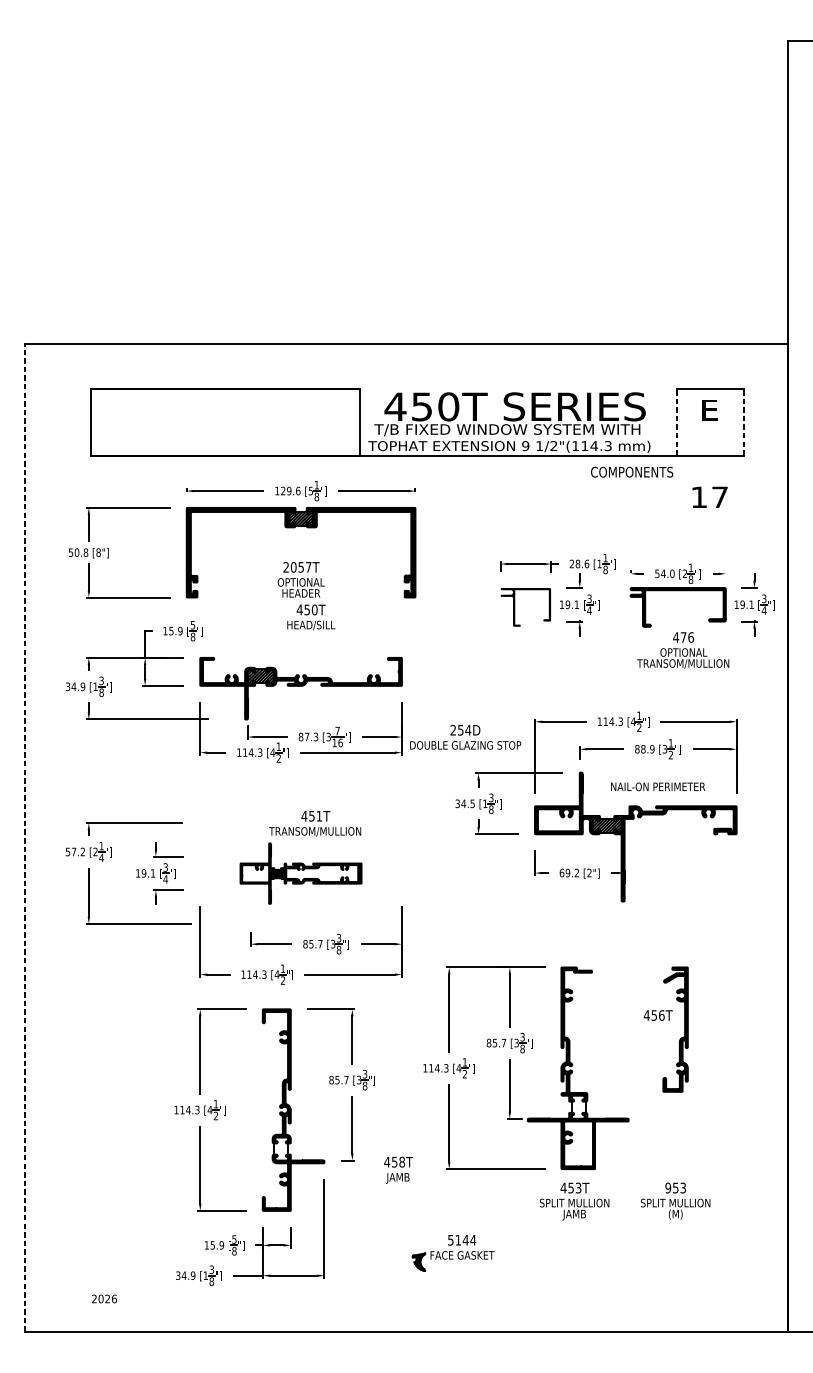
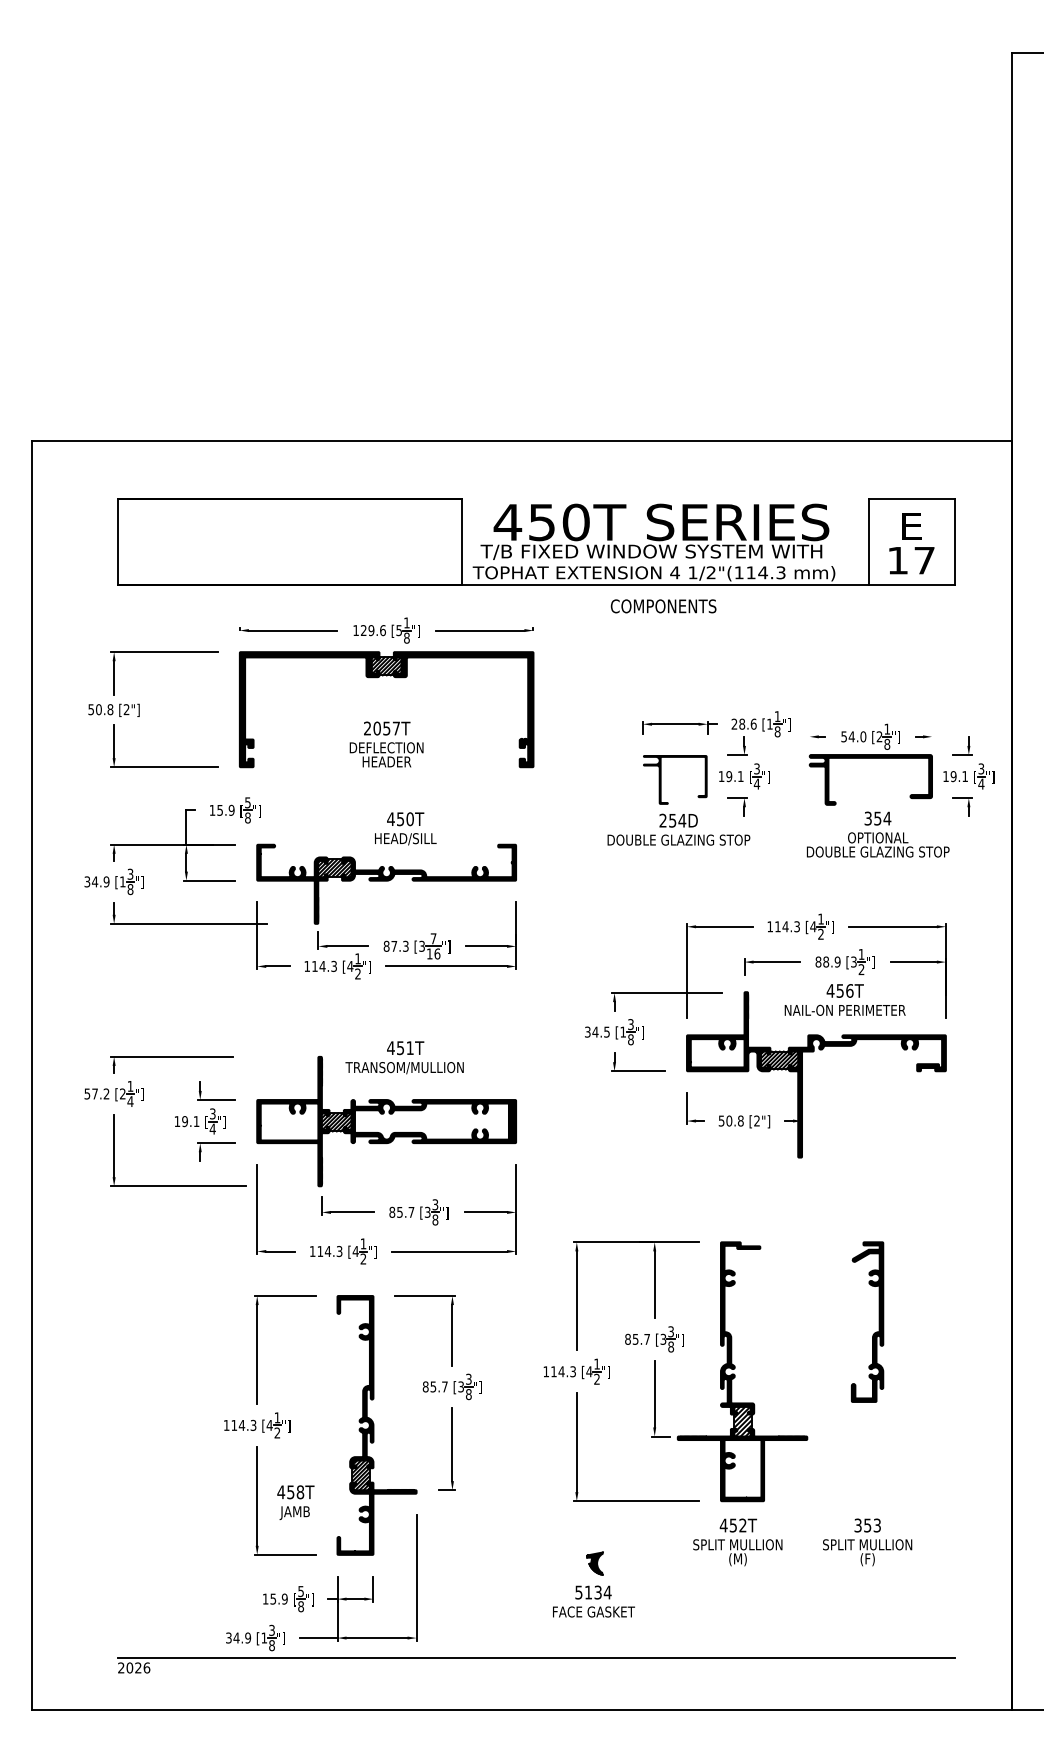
line: (676, 421) -> (868, 541), dashed -> solid
line: (743, 421) -> (954, 541), dashed -> solid
text: (525, 445) -> (674, 572), 9 -> 4
text: (631, 472) -> (663, 606), moved
text: (709, 497) -> (911, 560), moved
text: (98, 552) -> (126, 709), [8"] -> [2"]
text: (300, 582) -> (386, 747), OPTIONAL -> DEFLECTION
text: (311, 617) -> (405, 828), moved
text: (683, 637) -> (877, 818), 476 -> 354
text: (683, 663) -> (877, 852), TRANSOM/MULLION -> DOUBLE GLAZING STOP
text: (465, 737) -> (678, 829), moved
line: (24, 837) -> (31, 1075), dashed -> solid
text: (568, 872) -> (730, 1120), 69.2 -> 50.8
part: (300, 873) -> (386, 1121), size x1.67
text: (657, 1015) -> (844, 990), moved
hatch: (579, 1107) -> (743, 1421), added
hatch: (280, 1149) -> (360, 1475), added
text: (398, 1170) -> (295, 1502), moved
text: (578, 1188) -> (742, 1525), 453T -> 452T
text: (667, 1188) -> (857, 1525), 953 -> 353
text: (675, 1214) -> (867, 1559), (M) -> (F)
text: (574, 1215) -> (737, 1560), JAMB -> (M)
text: (466, 1240) -> (598, 1592), 5144 -> 5134
part: (418, 1262) -> (594, 1563), moved
line: (417, 1291) -> (535, 1658), added

